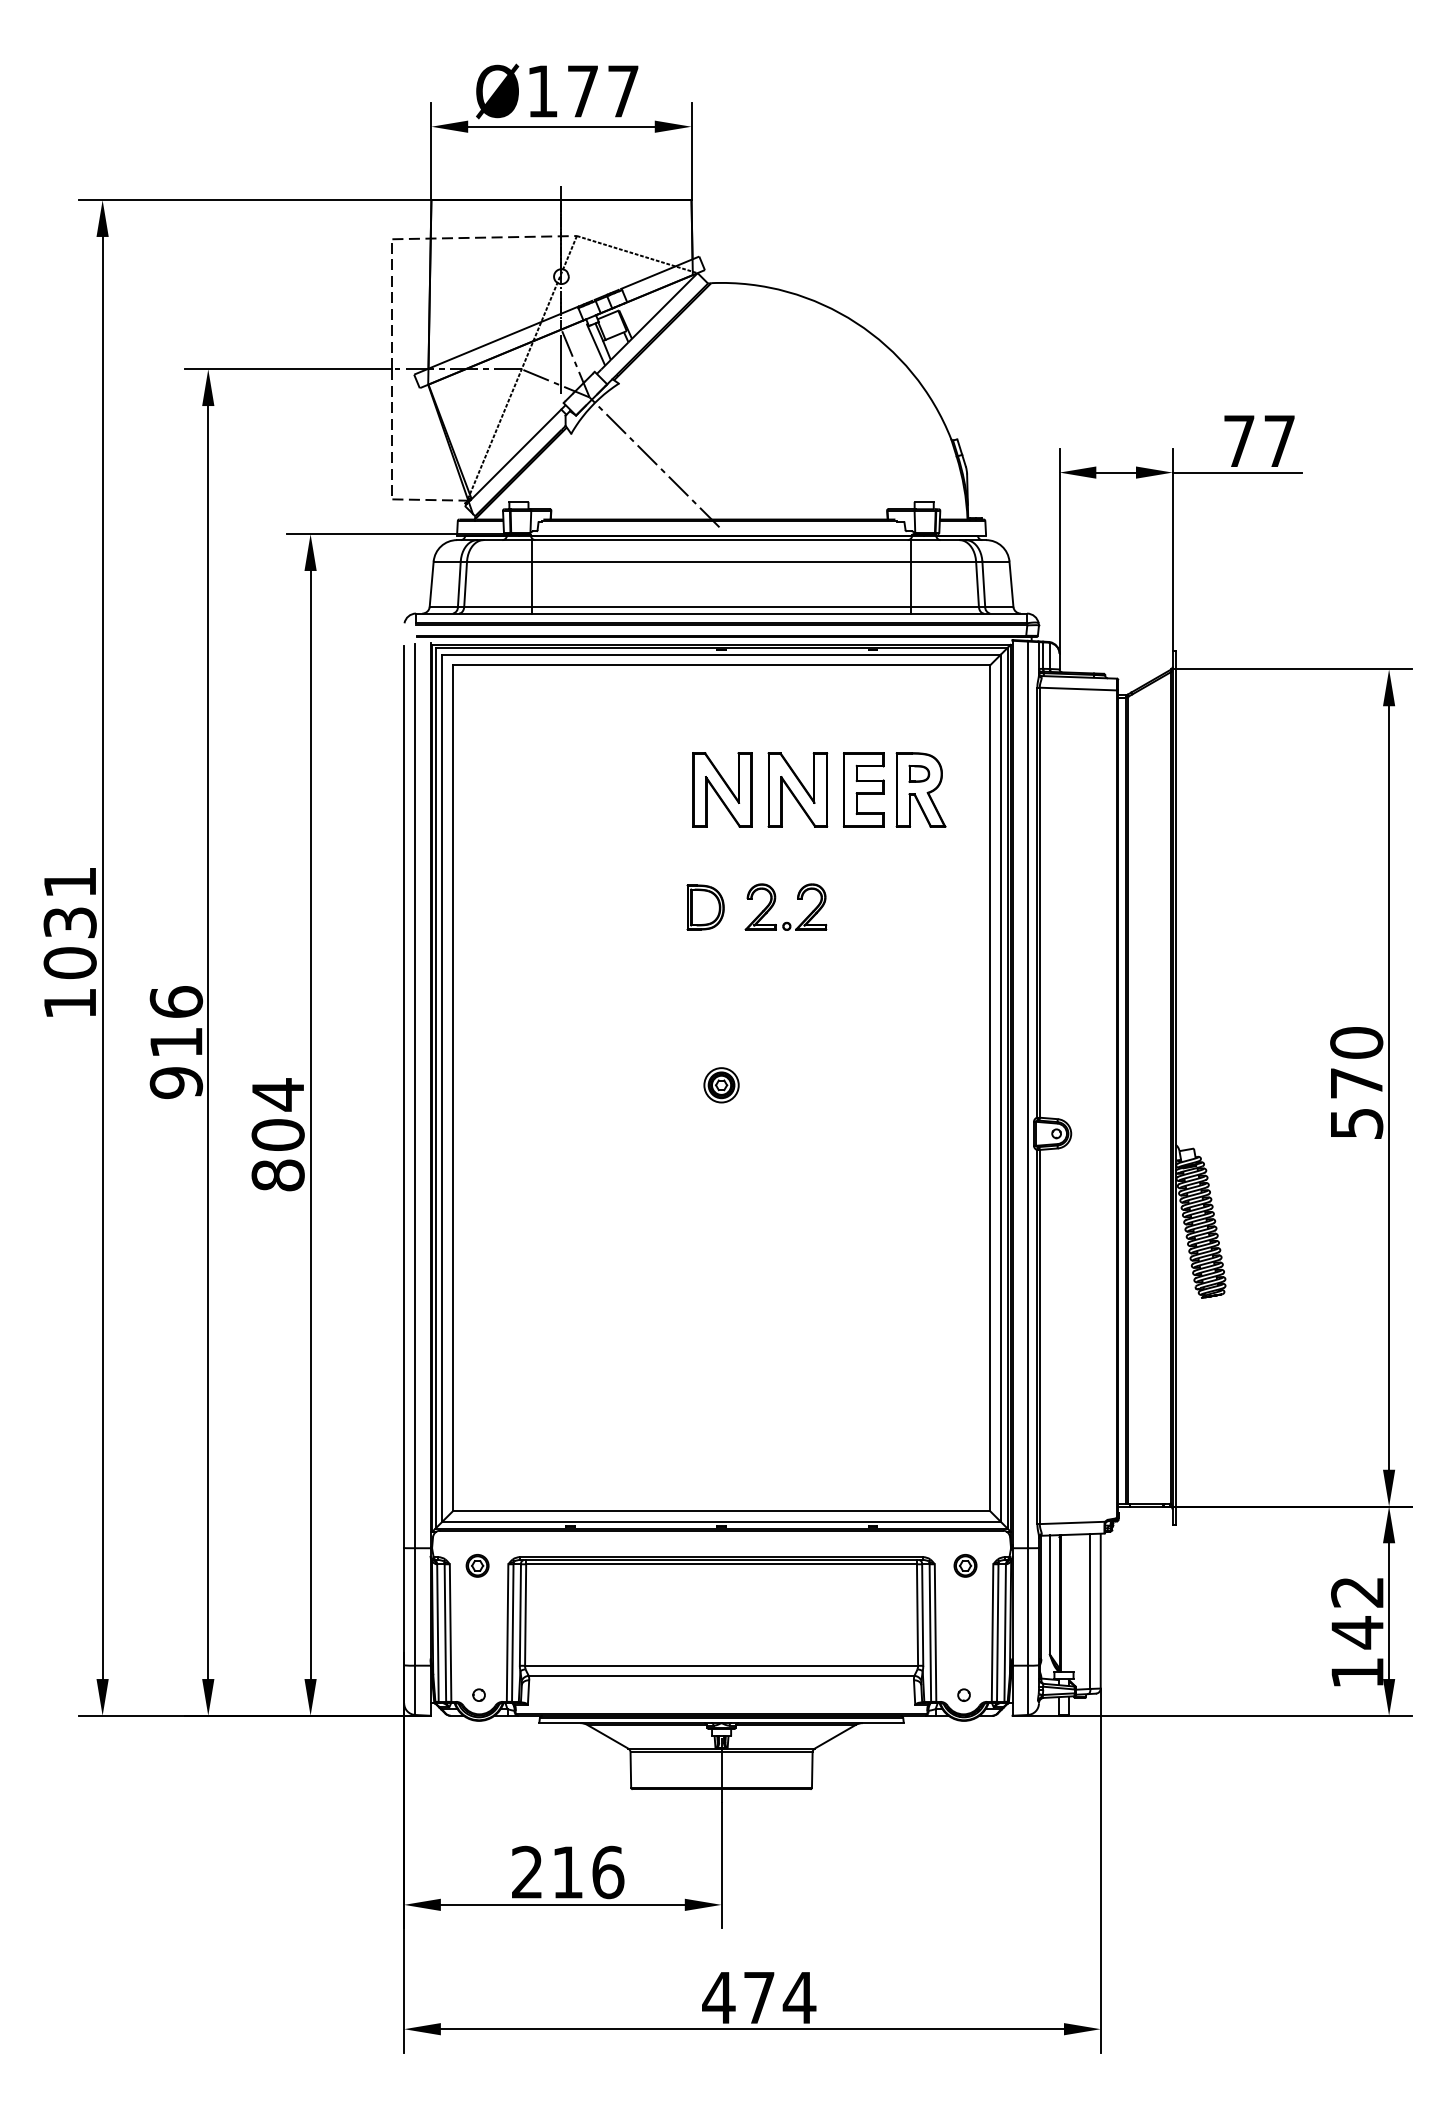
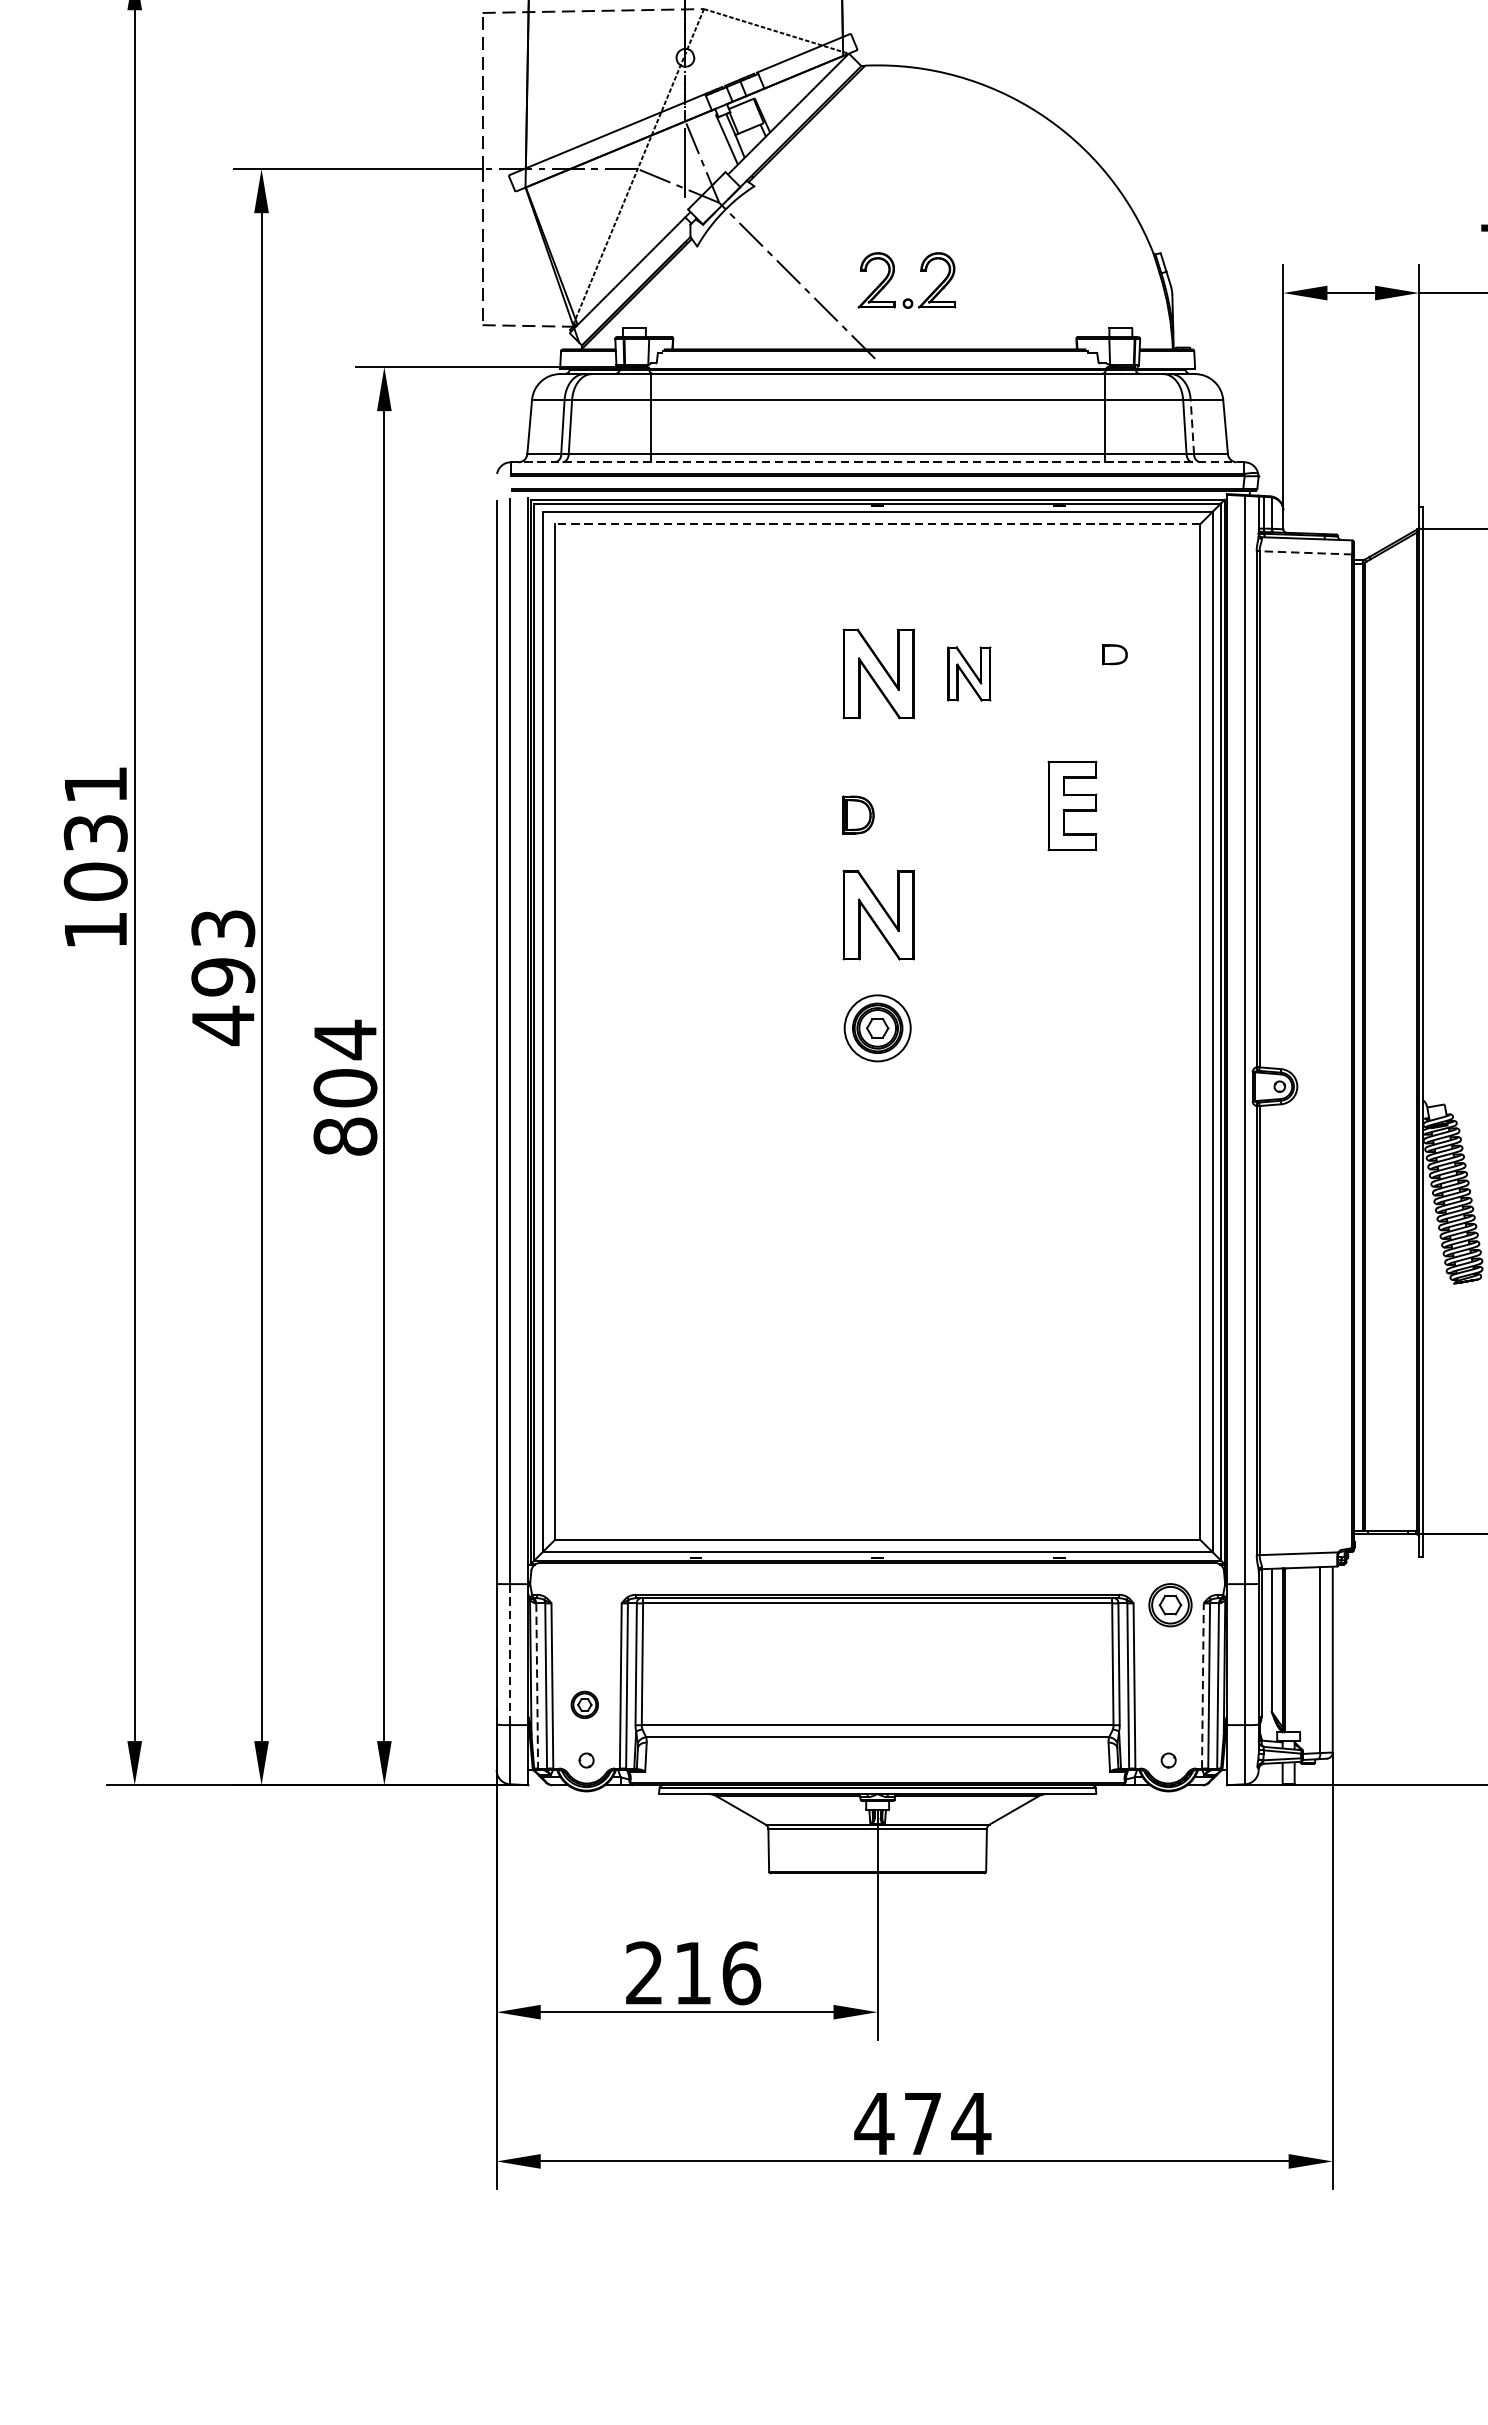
line: (983, 584) -> (1192, 427), solid -> dashed
line: (722, 613) -> (878, 462), solid -> dashed
line: (721, 665) -> (877, 524), solid -> dashed
line: (1078, 689) -> (1306, 553), solid -> dashed
part: (797, 789) -> (968, 673), size x0.6
part: (863, 789) -> (1072, 805), moved
part: (920, 789) -> (1116, 673), removed
part: (775, 902) -> (894, 274), moved
part: (705, 907) -> (858, 815), size x0.7
part: (722, 990) -> (878, 914), added
text: (176, 1042) -> (223, 977), 916 -> 493
part: (721, 1085) -> (877, 1028), size x1.6
part: (477, 1565) -> (584, 1704), moved
part: (965, 1565) -> (1170, 1604), size x1.6
line: (415, 1606) -> (510, 1654), solid -> dashed
line: (437, 1633) -> (536, 1686), solid -> dashed
line: (992, 1633) -> (1202, 1686), solid -> dashed

